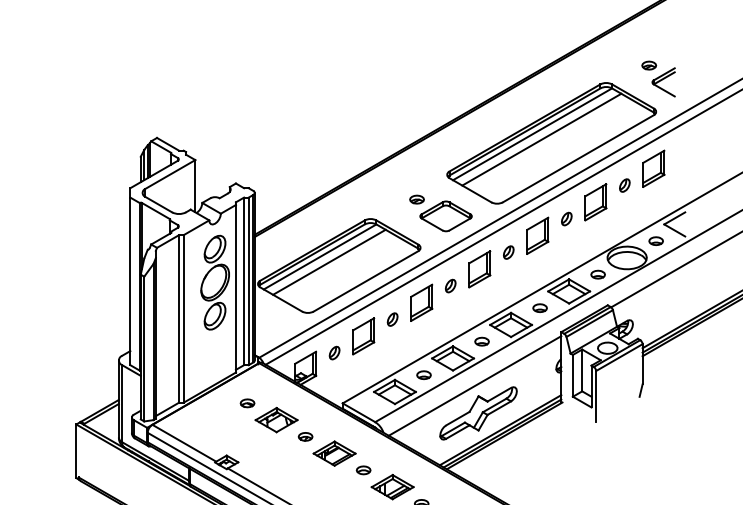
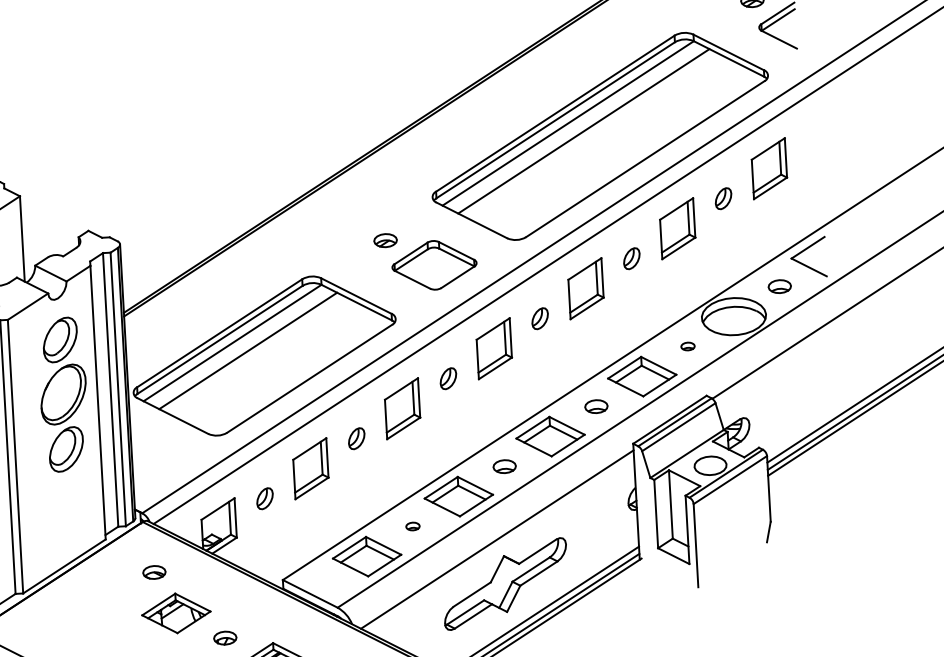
part: (597, 274) -> (687, 346), size x0.6
part: (423, 374) -> (412, 525), size x0.6
part: (247, 403) -> (154, 572), moved

